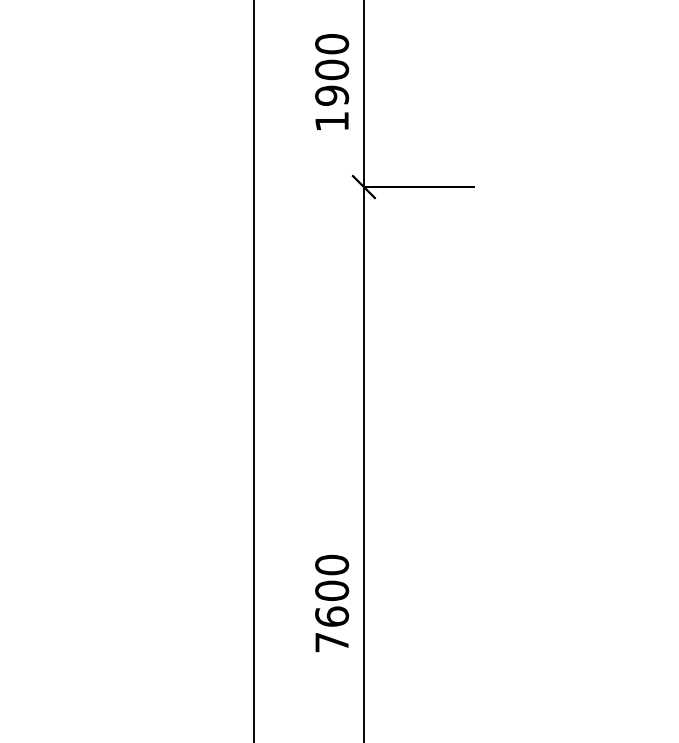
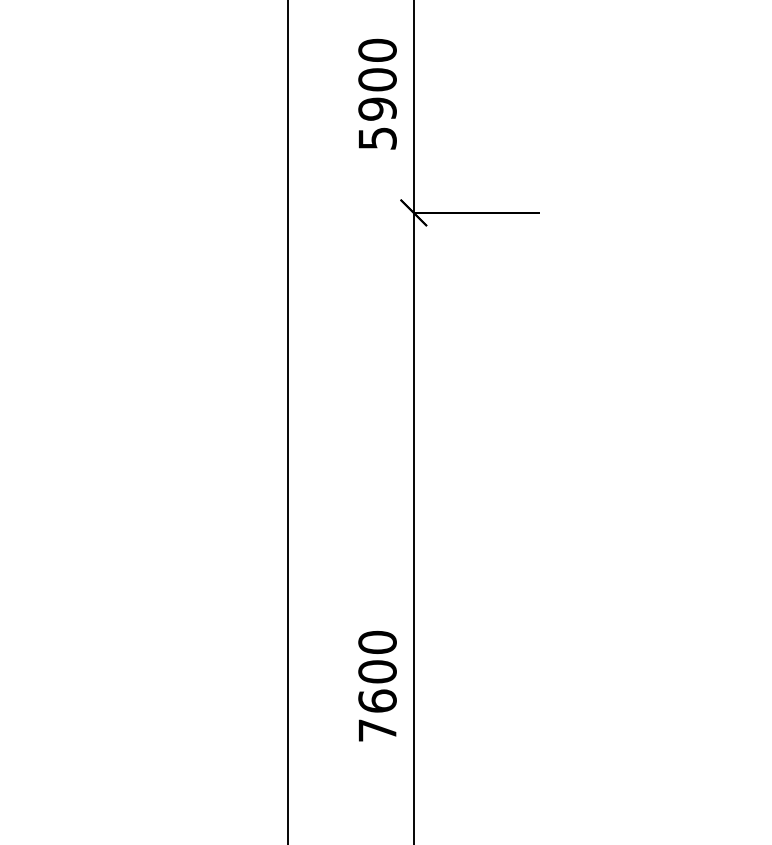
text: (332, 121) -> (377, 138), 1900 -> 5900

